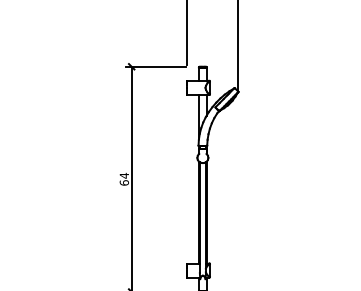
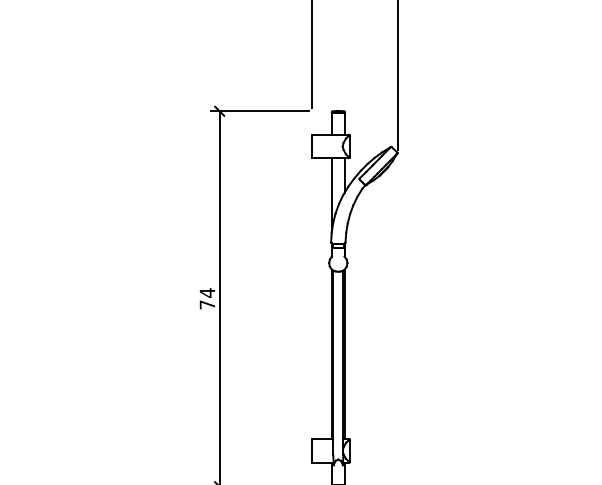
text: (123, 182) -> (205, 304), 64 -> 74

